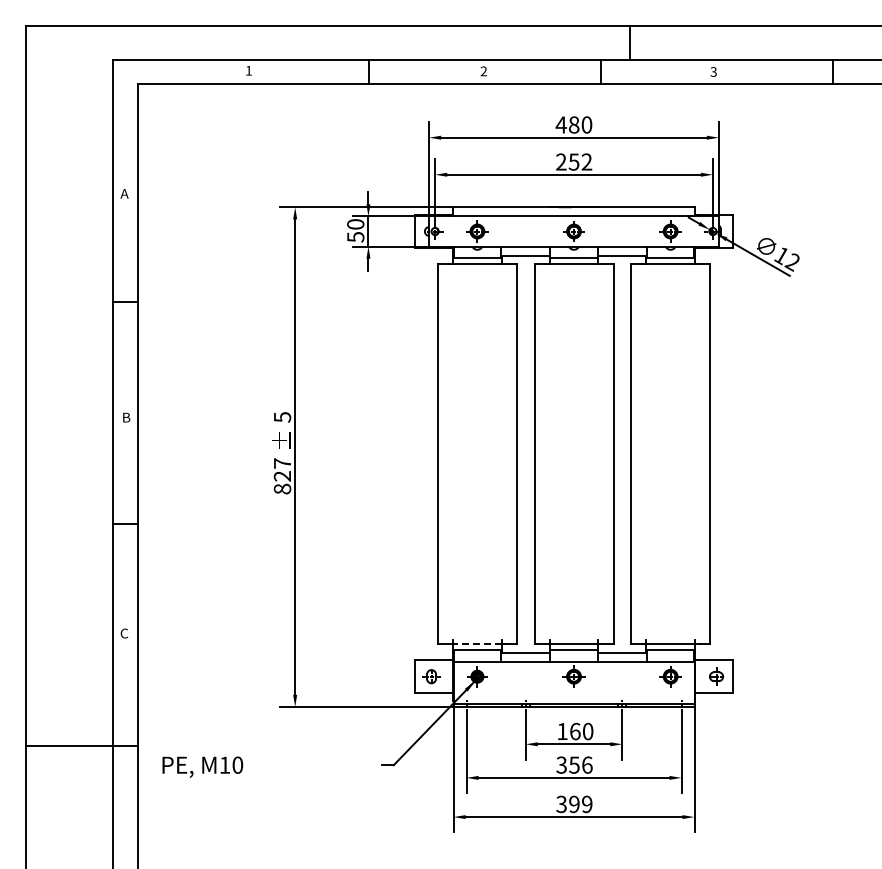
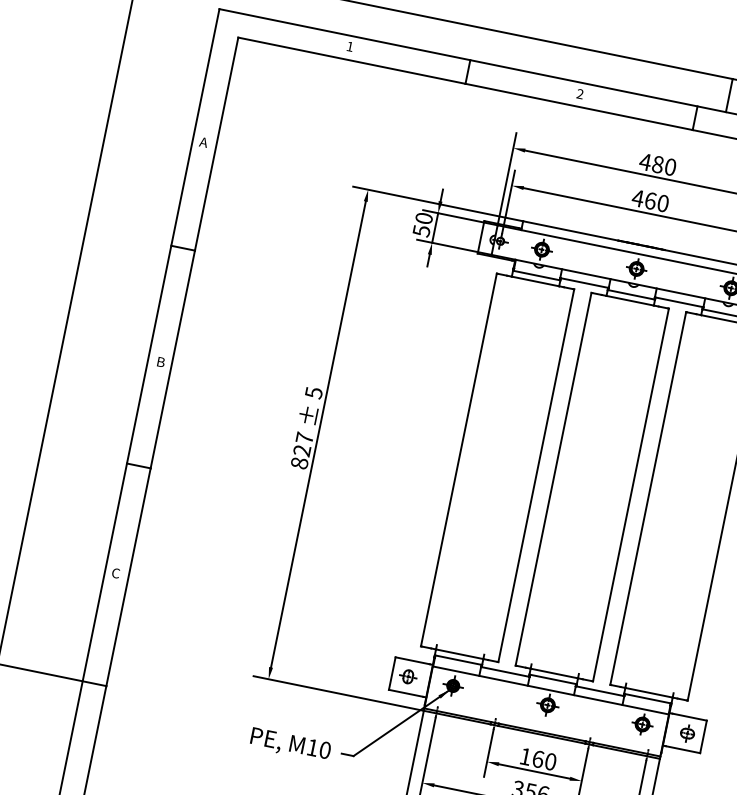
text: (573, 161) -> (650, 200), 252 -> 460
line: (476, 644) -> (458, 654), dashed -> solid
text: (202, 766) -> (290, 744), moved

